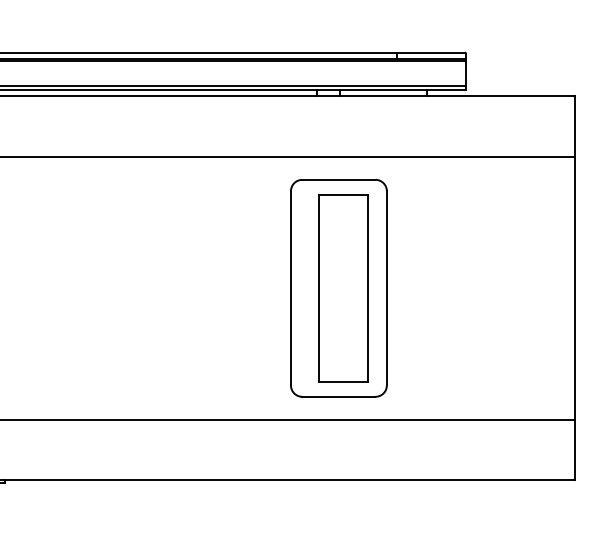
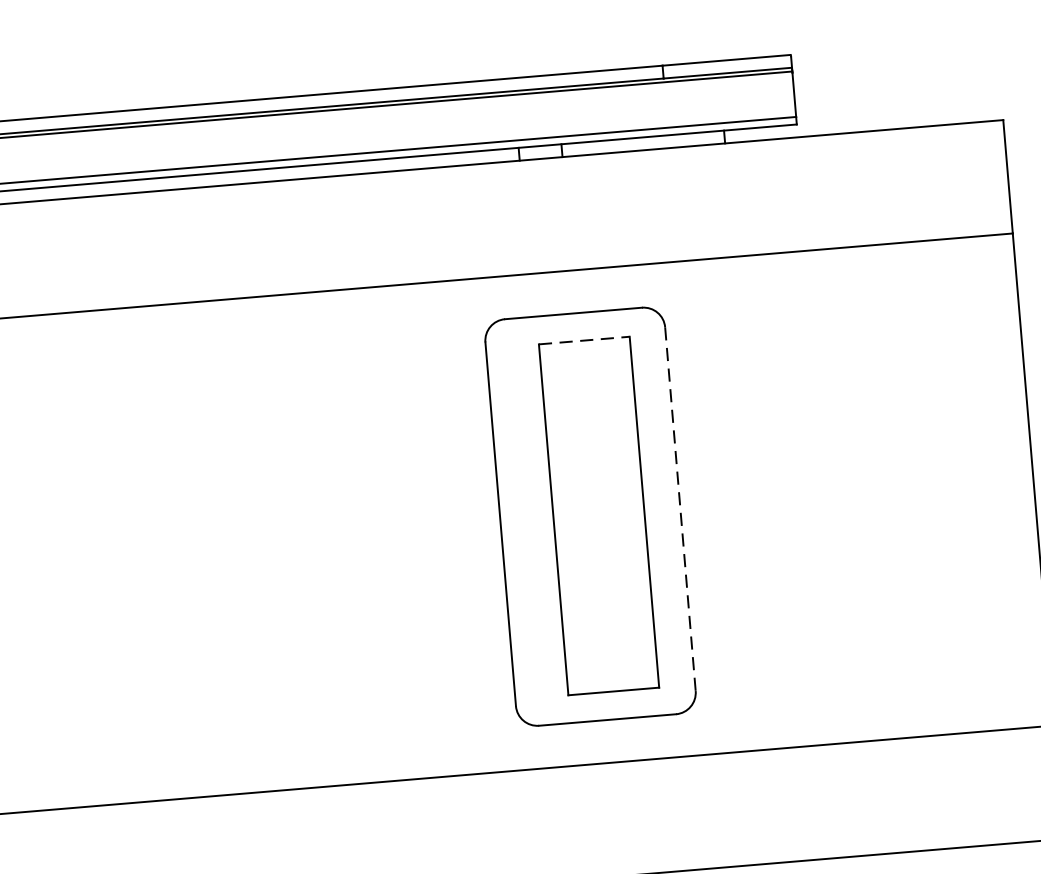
line: (343, 194) -> (584, 340), solid -> dashed
line: (386, 288) -> (679, 509), solid -> dashed

